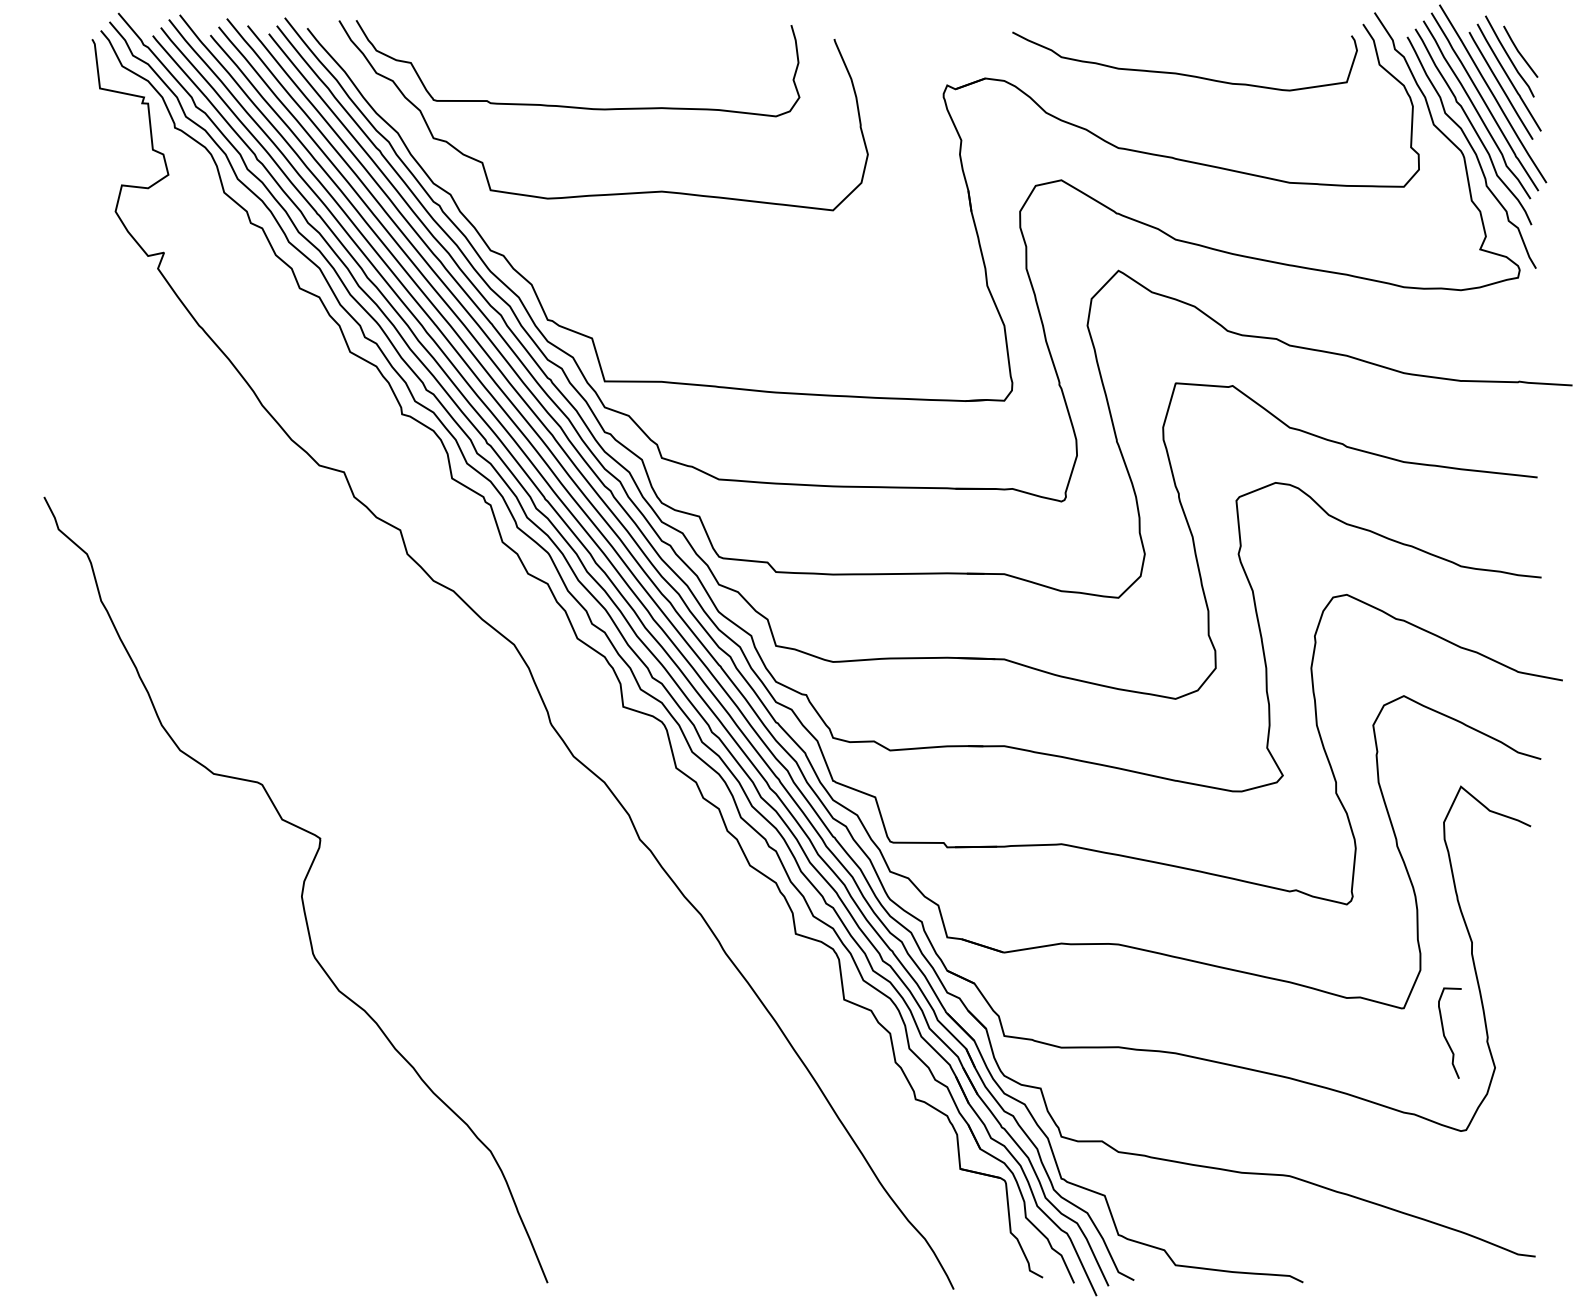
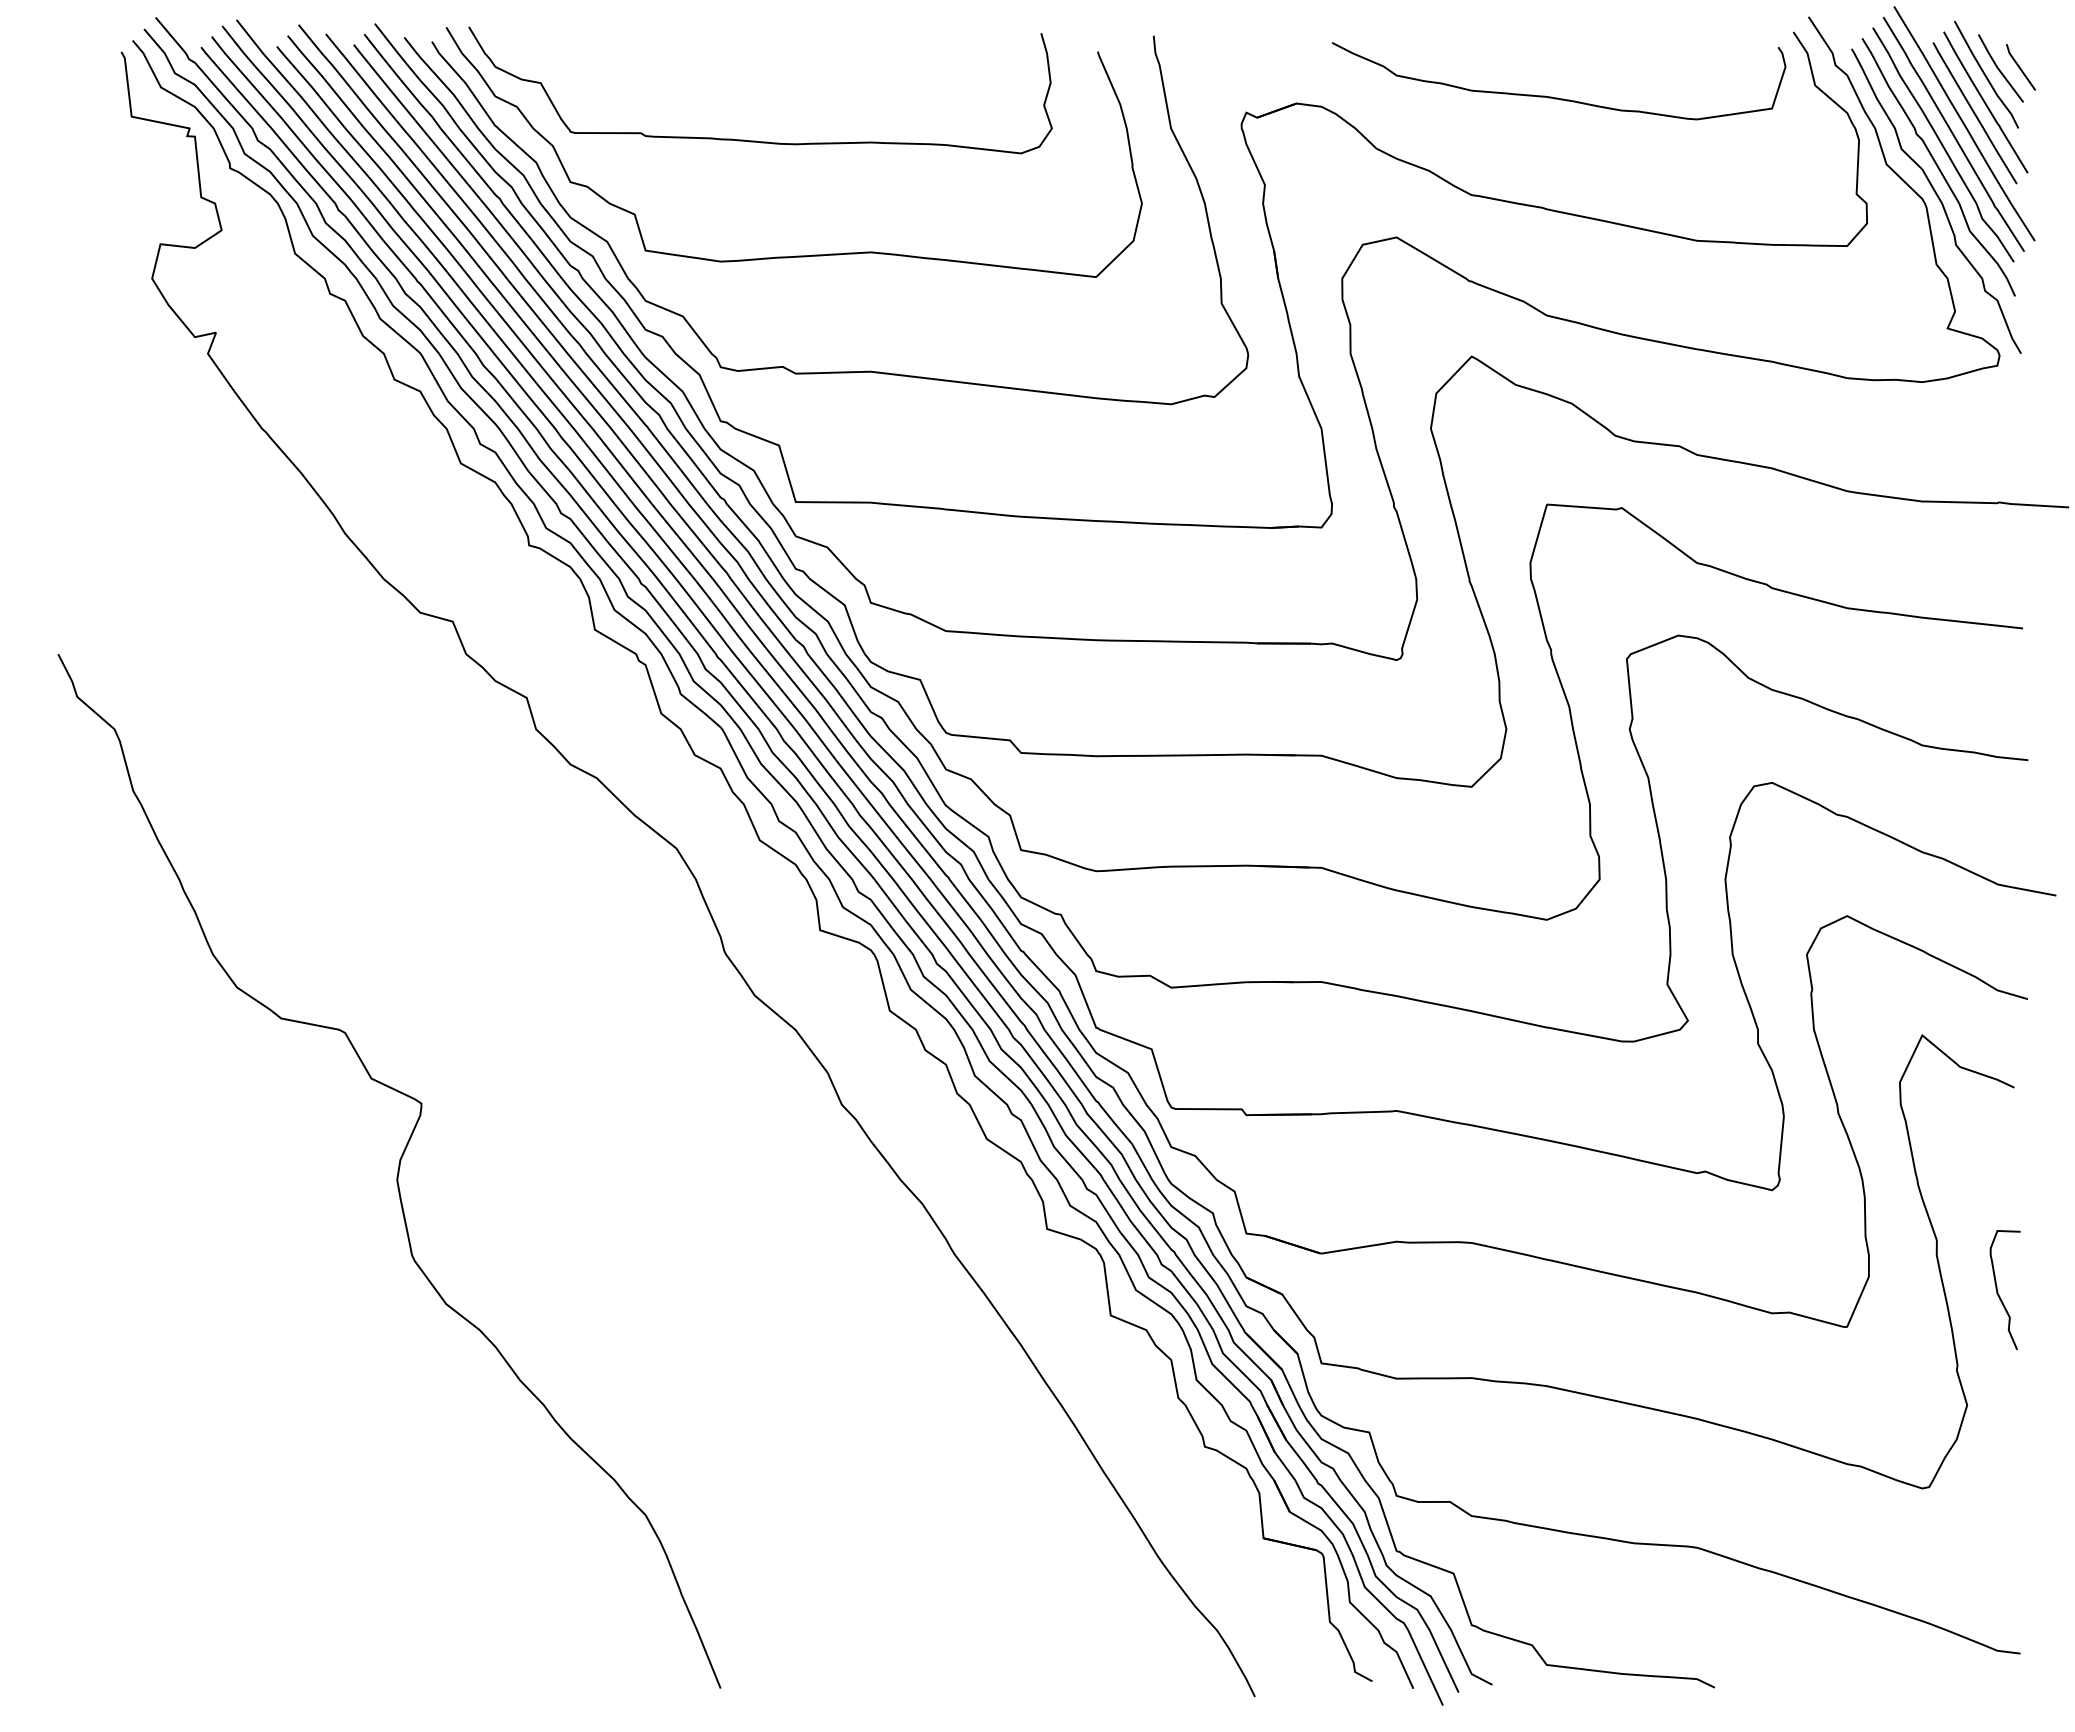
line: (1535, 50) -> (2020, 66), added
curve: (642, 281) -> (845, 370), added
curve: (1444, 1032) -> (1997, 1288), moved

